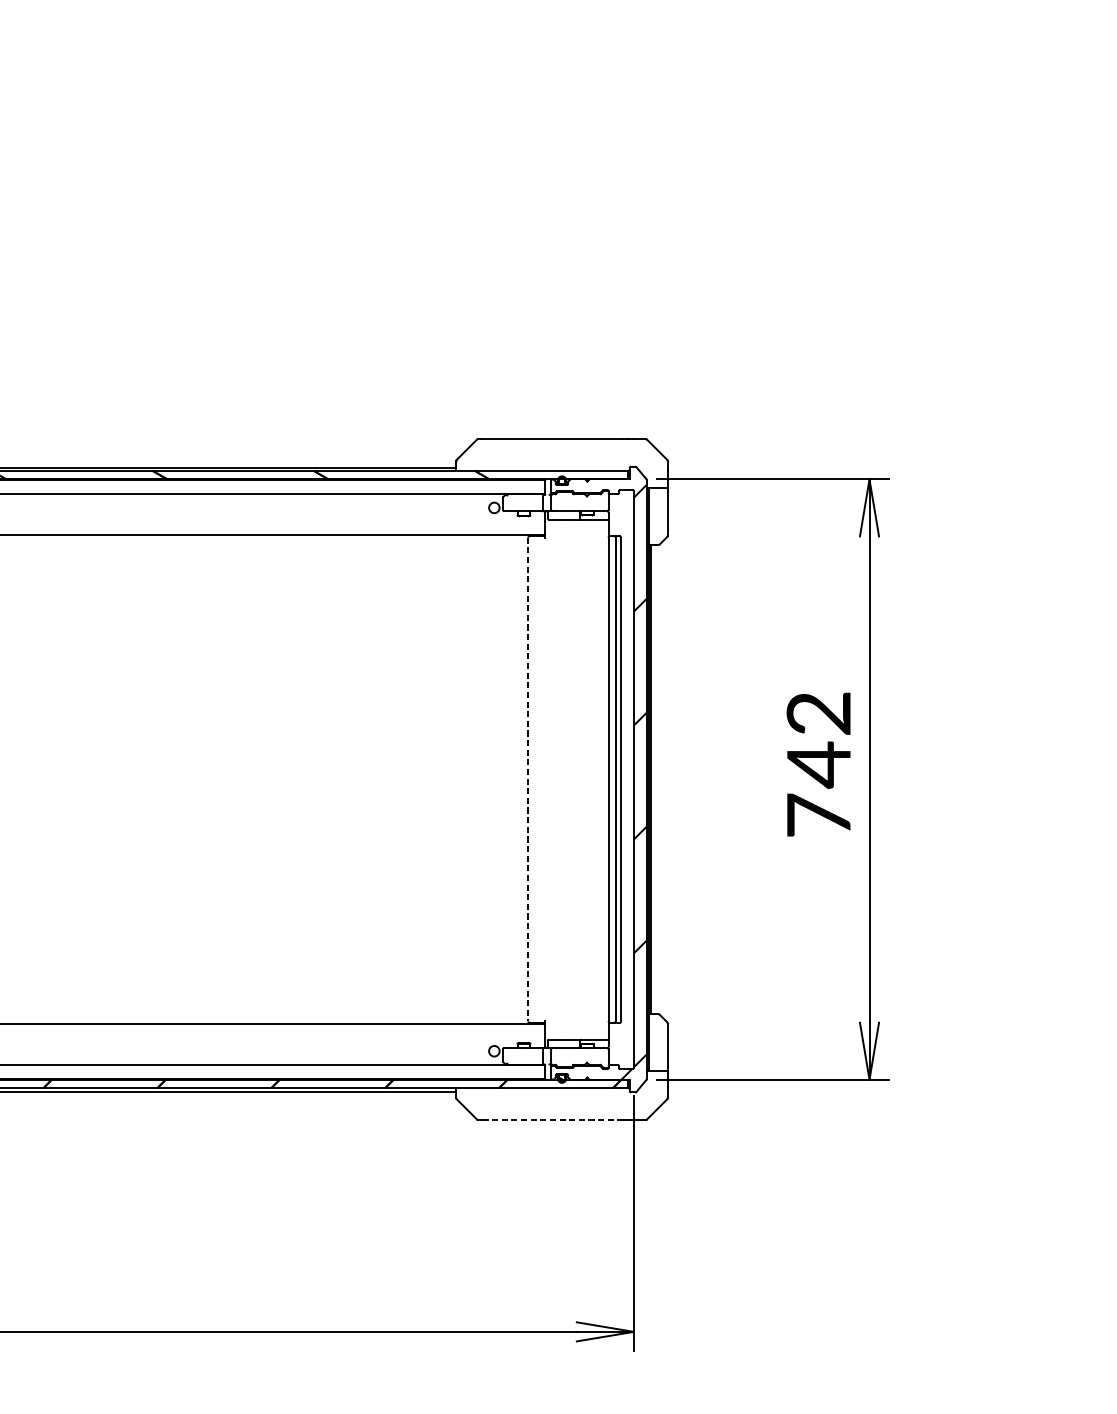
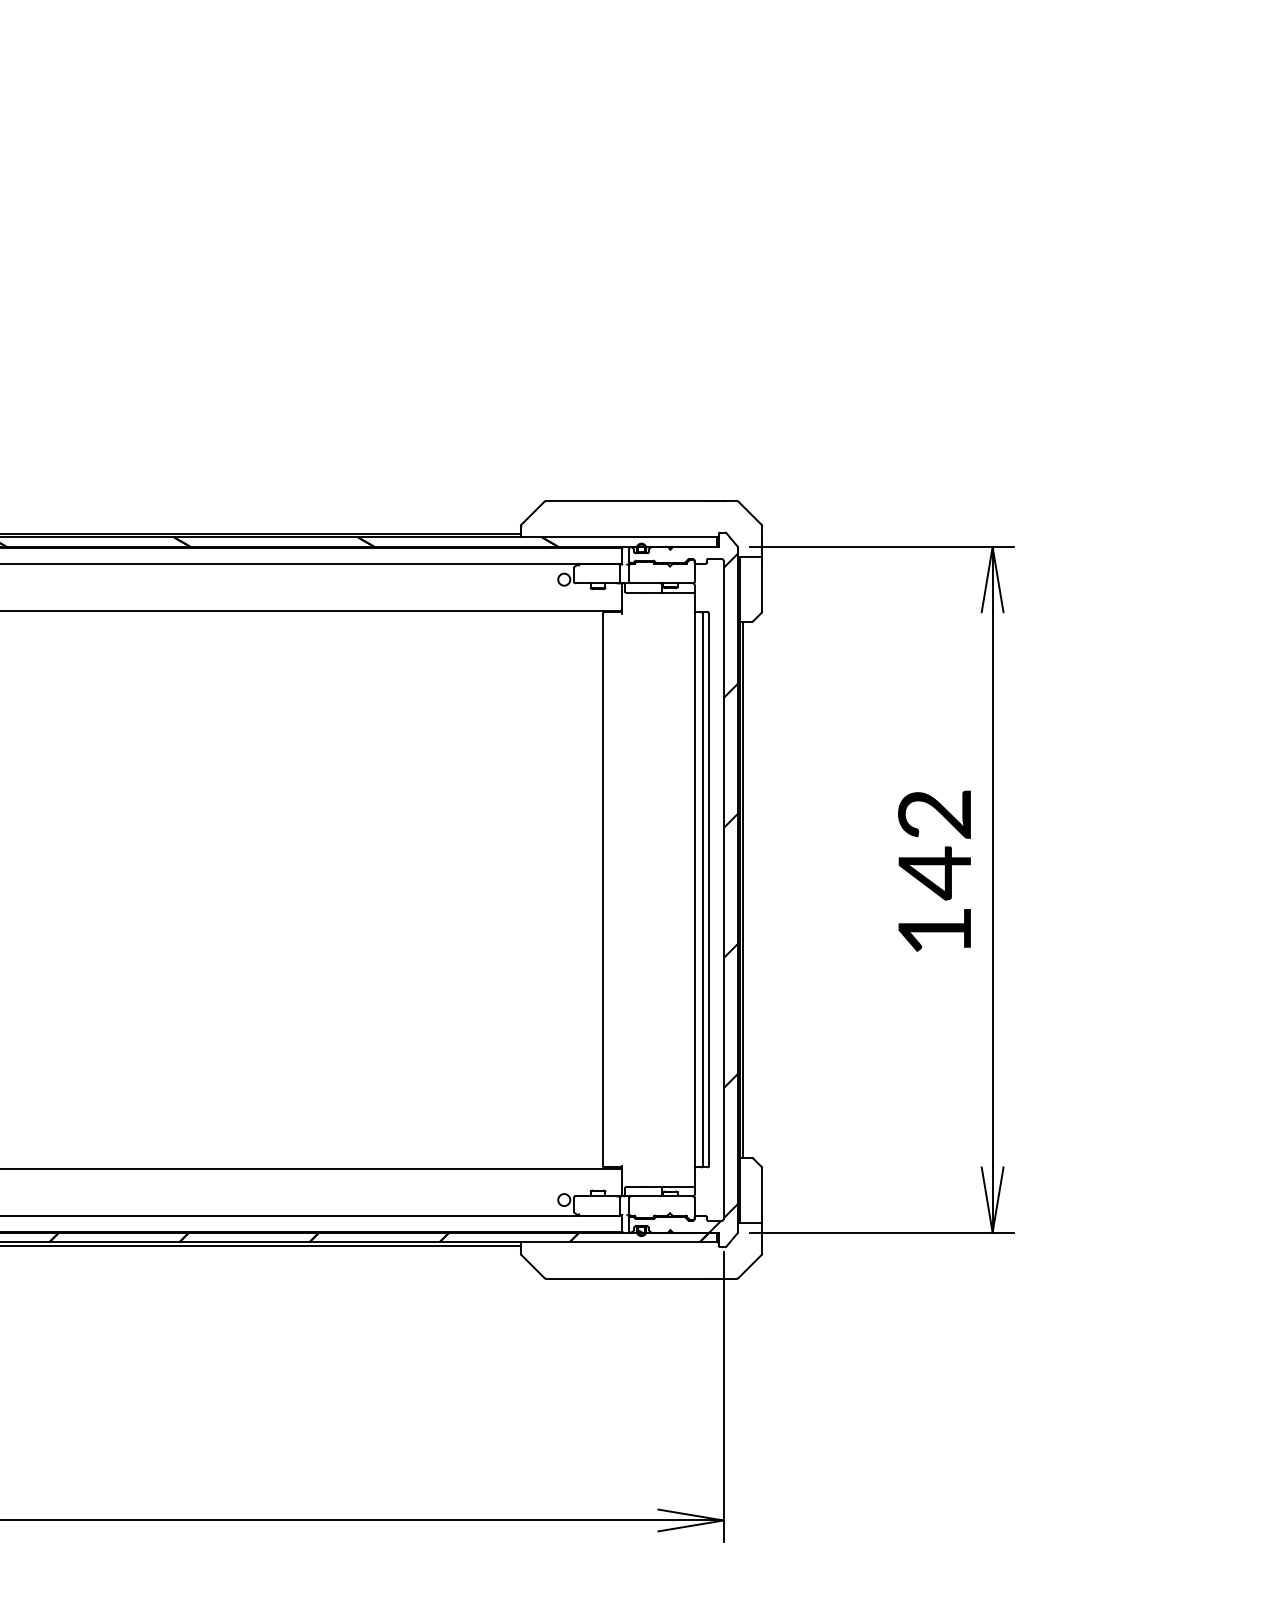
line: (527, 780) -> (602, 890), dashed -> solid
text: (818, 815) -> (934, 930), 742 -> 142
line: (552, 1119) -> (630, 1278), dashed -> solid

